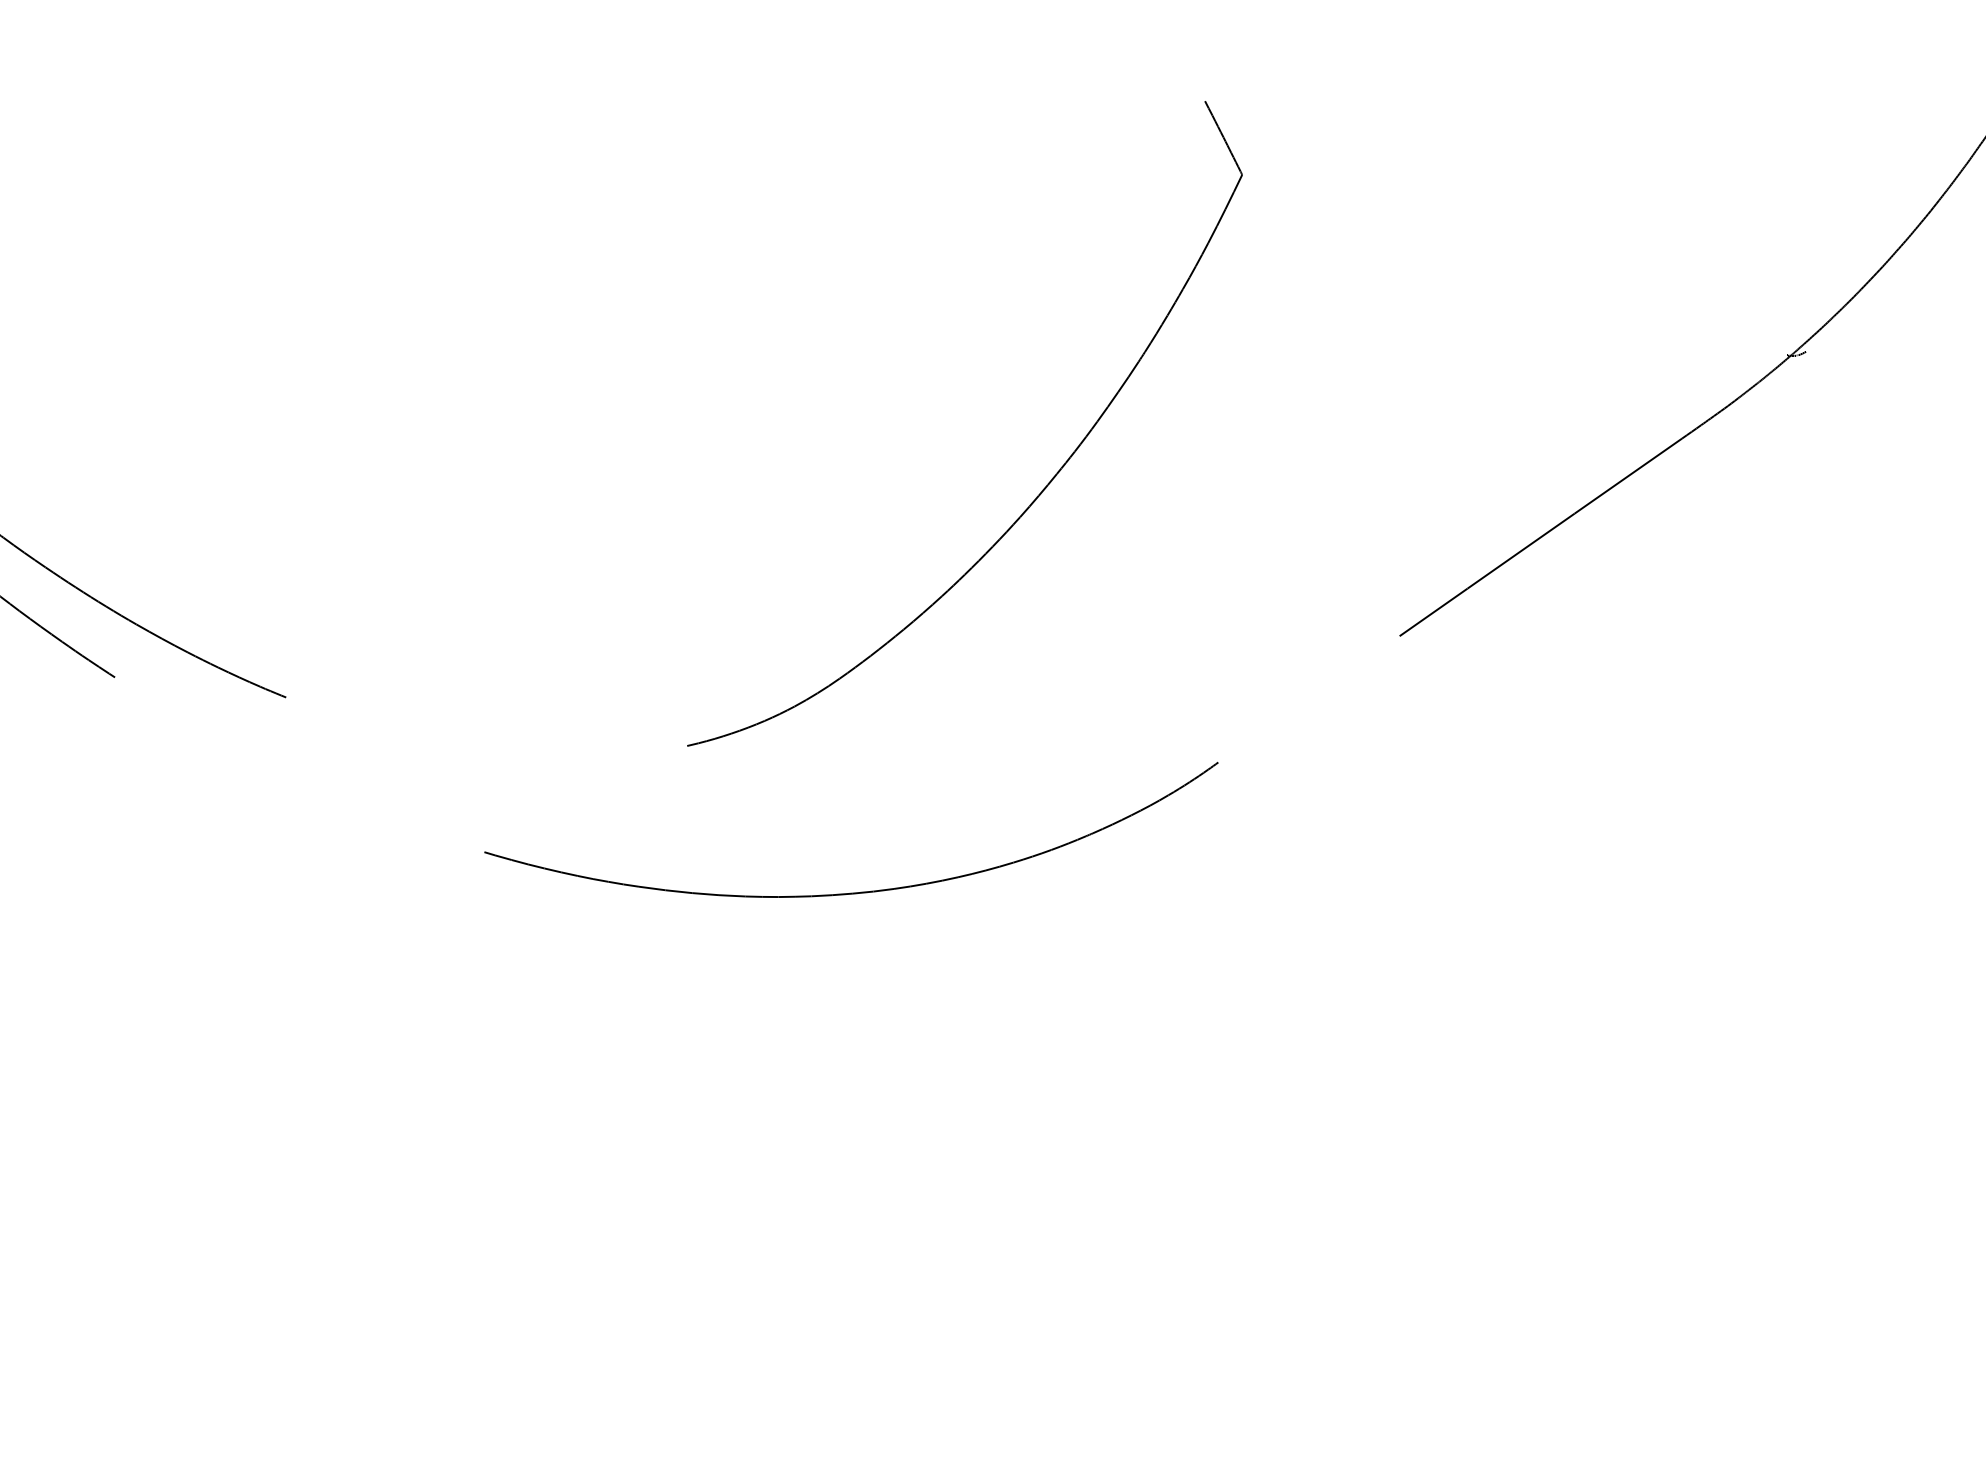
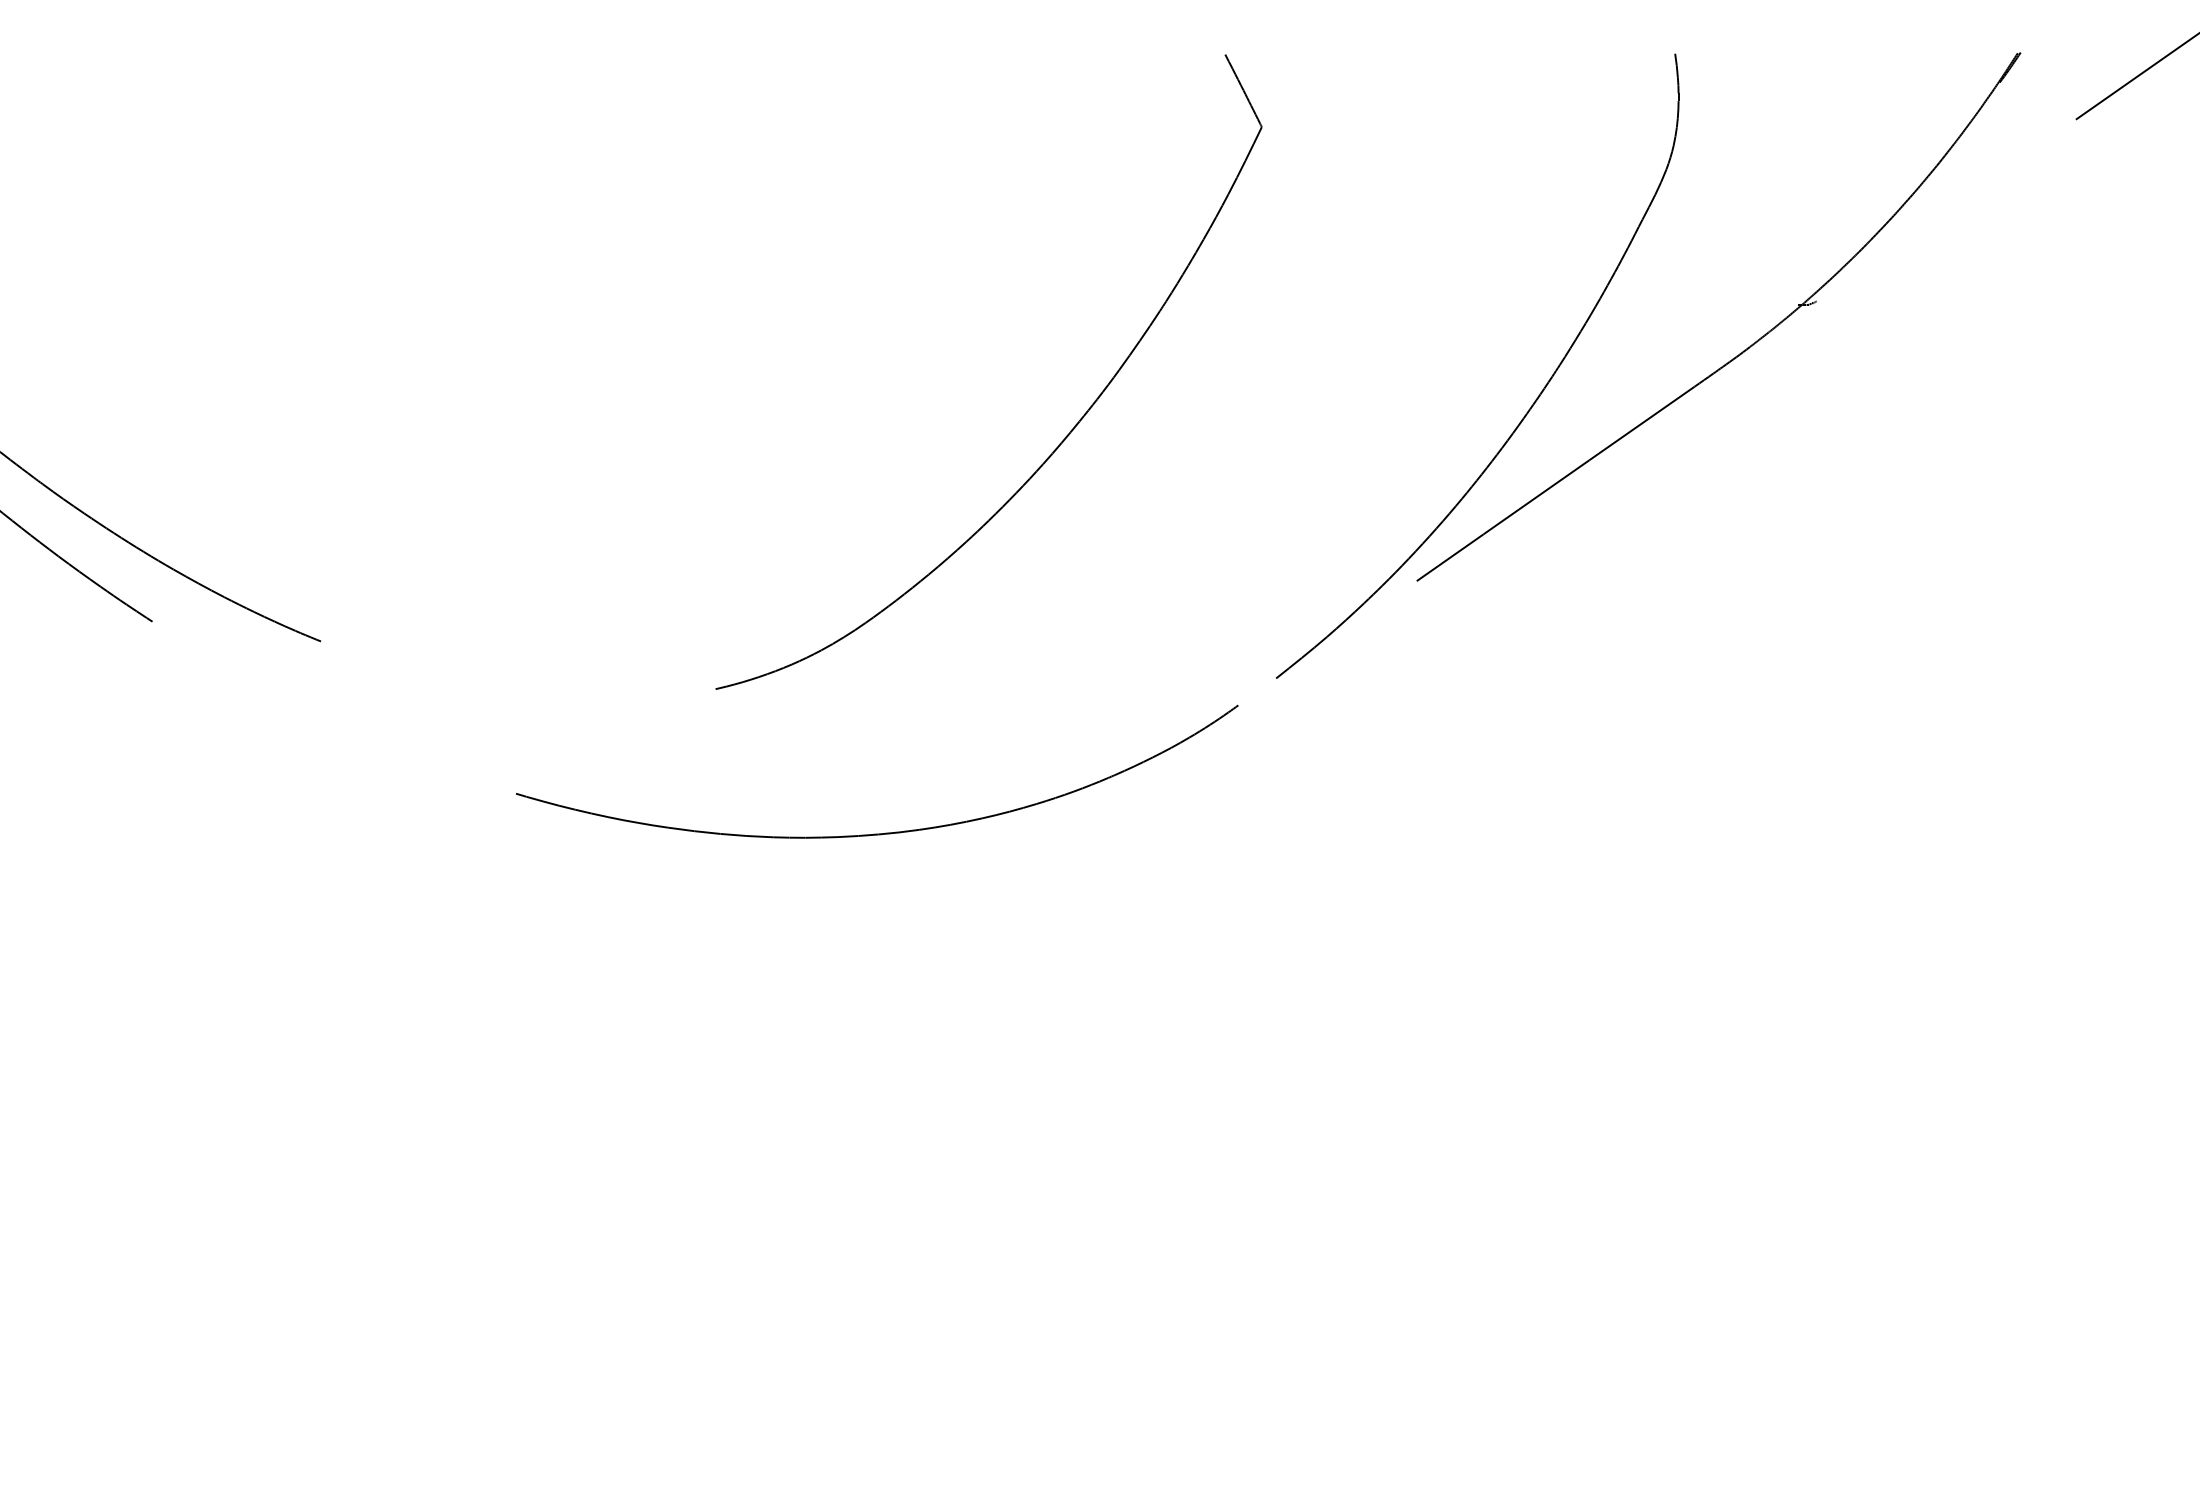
curve: (1515, 458) -> (1530, 406), added

